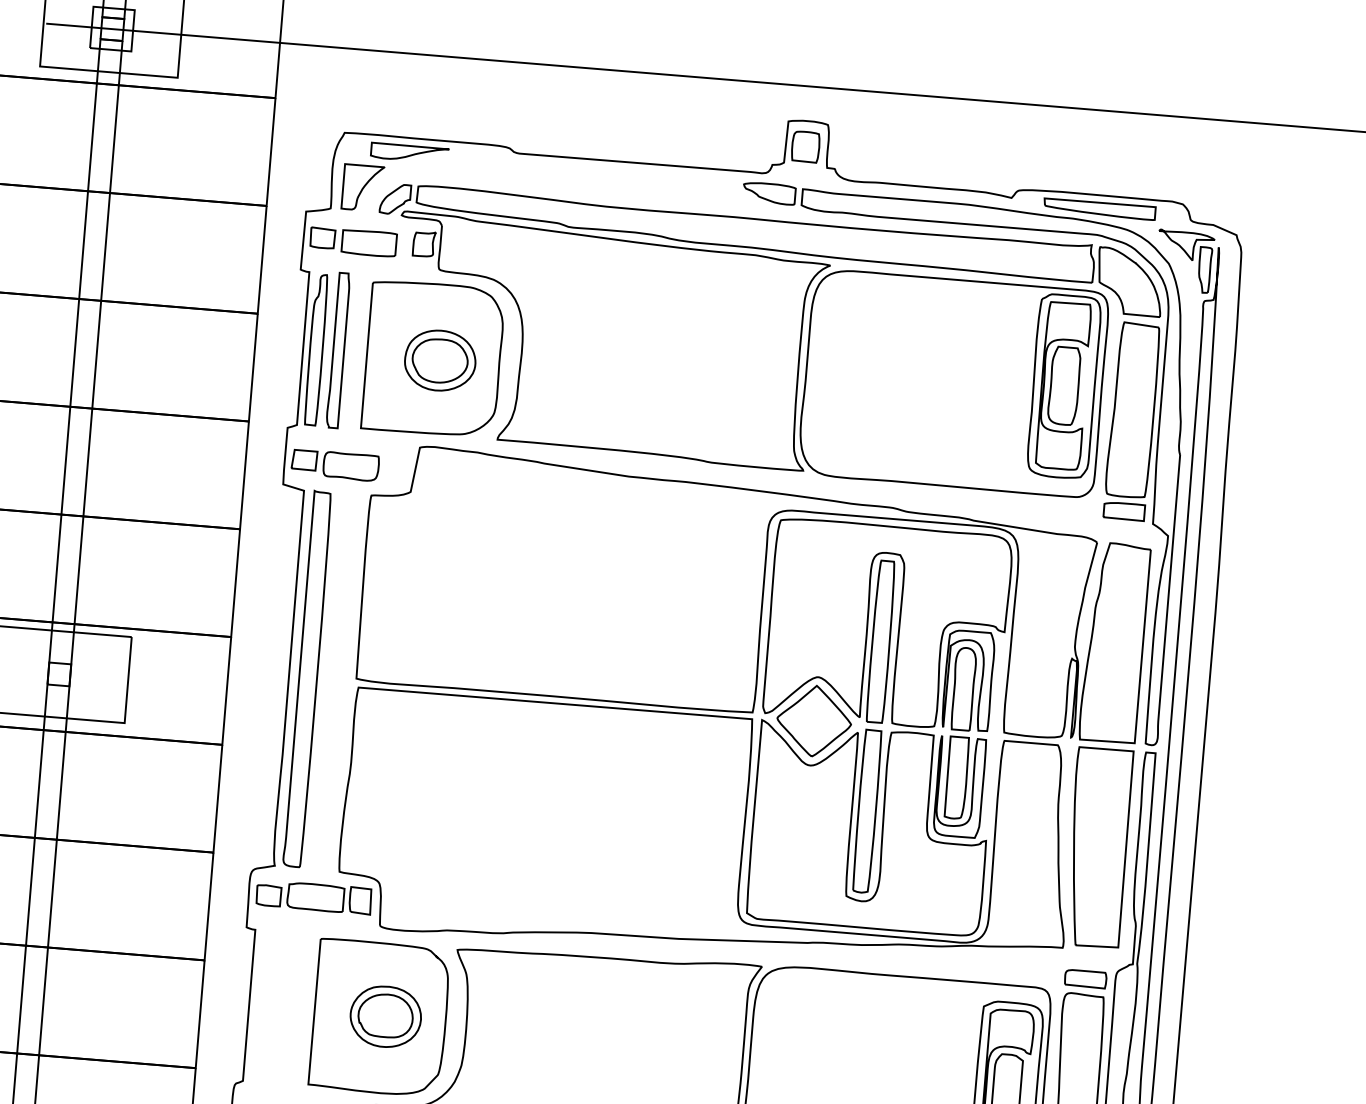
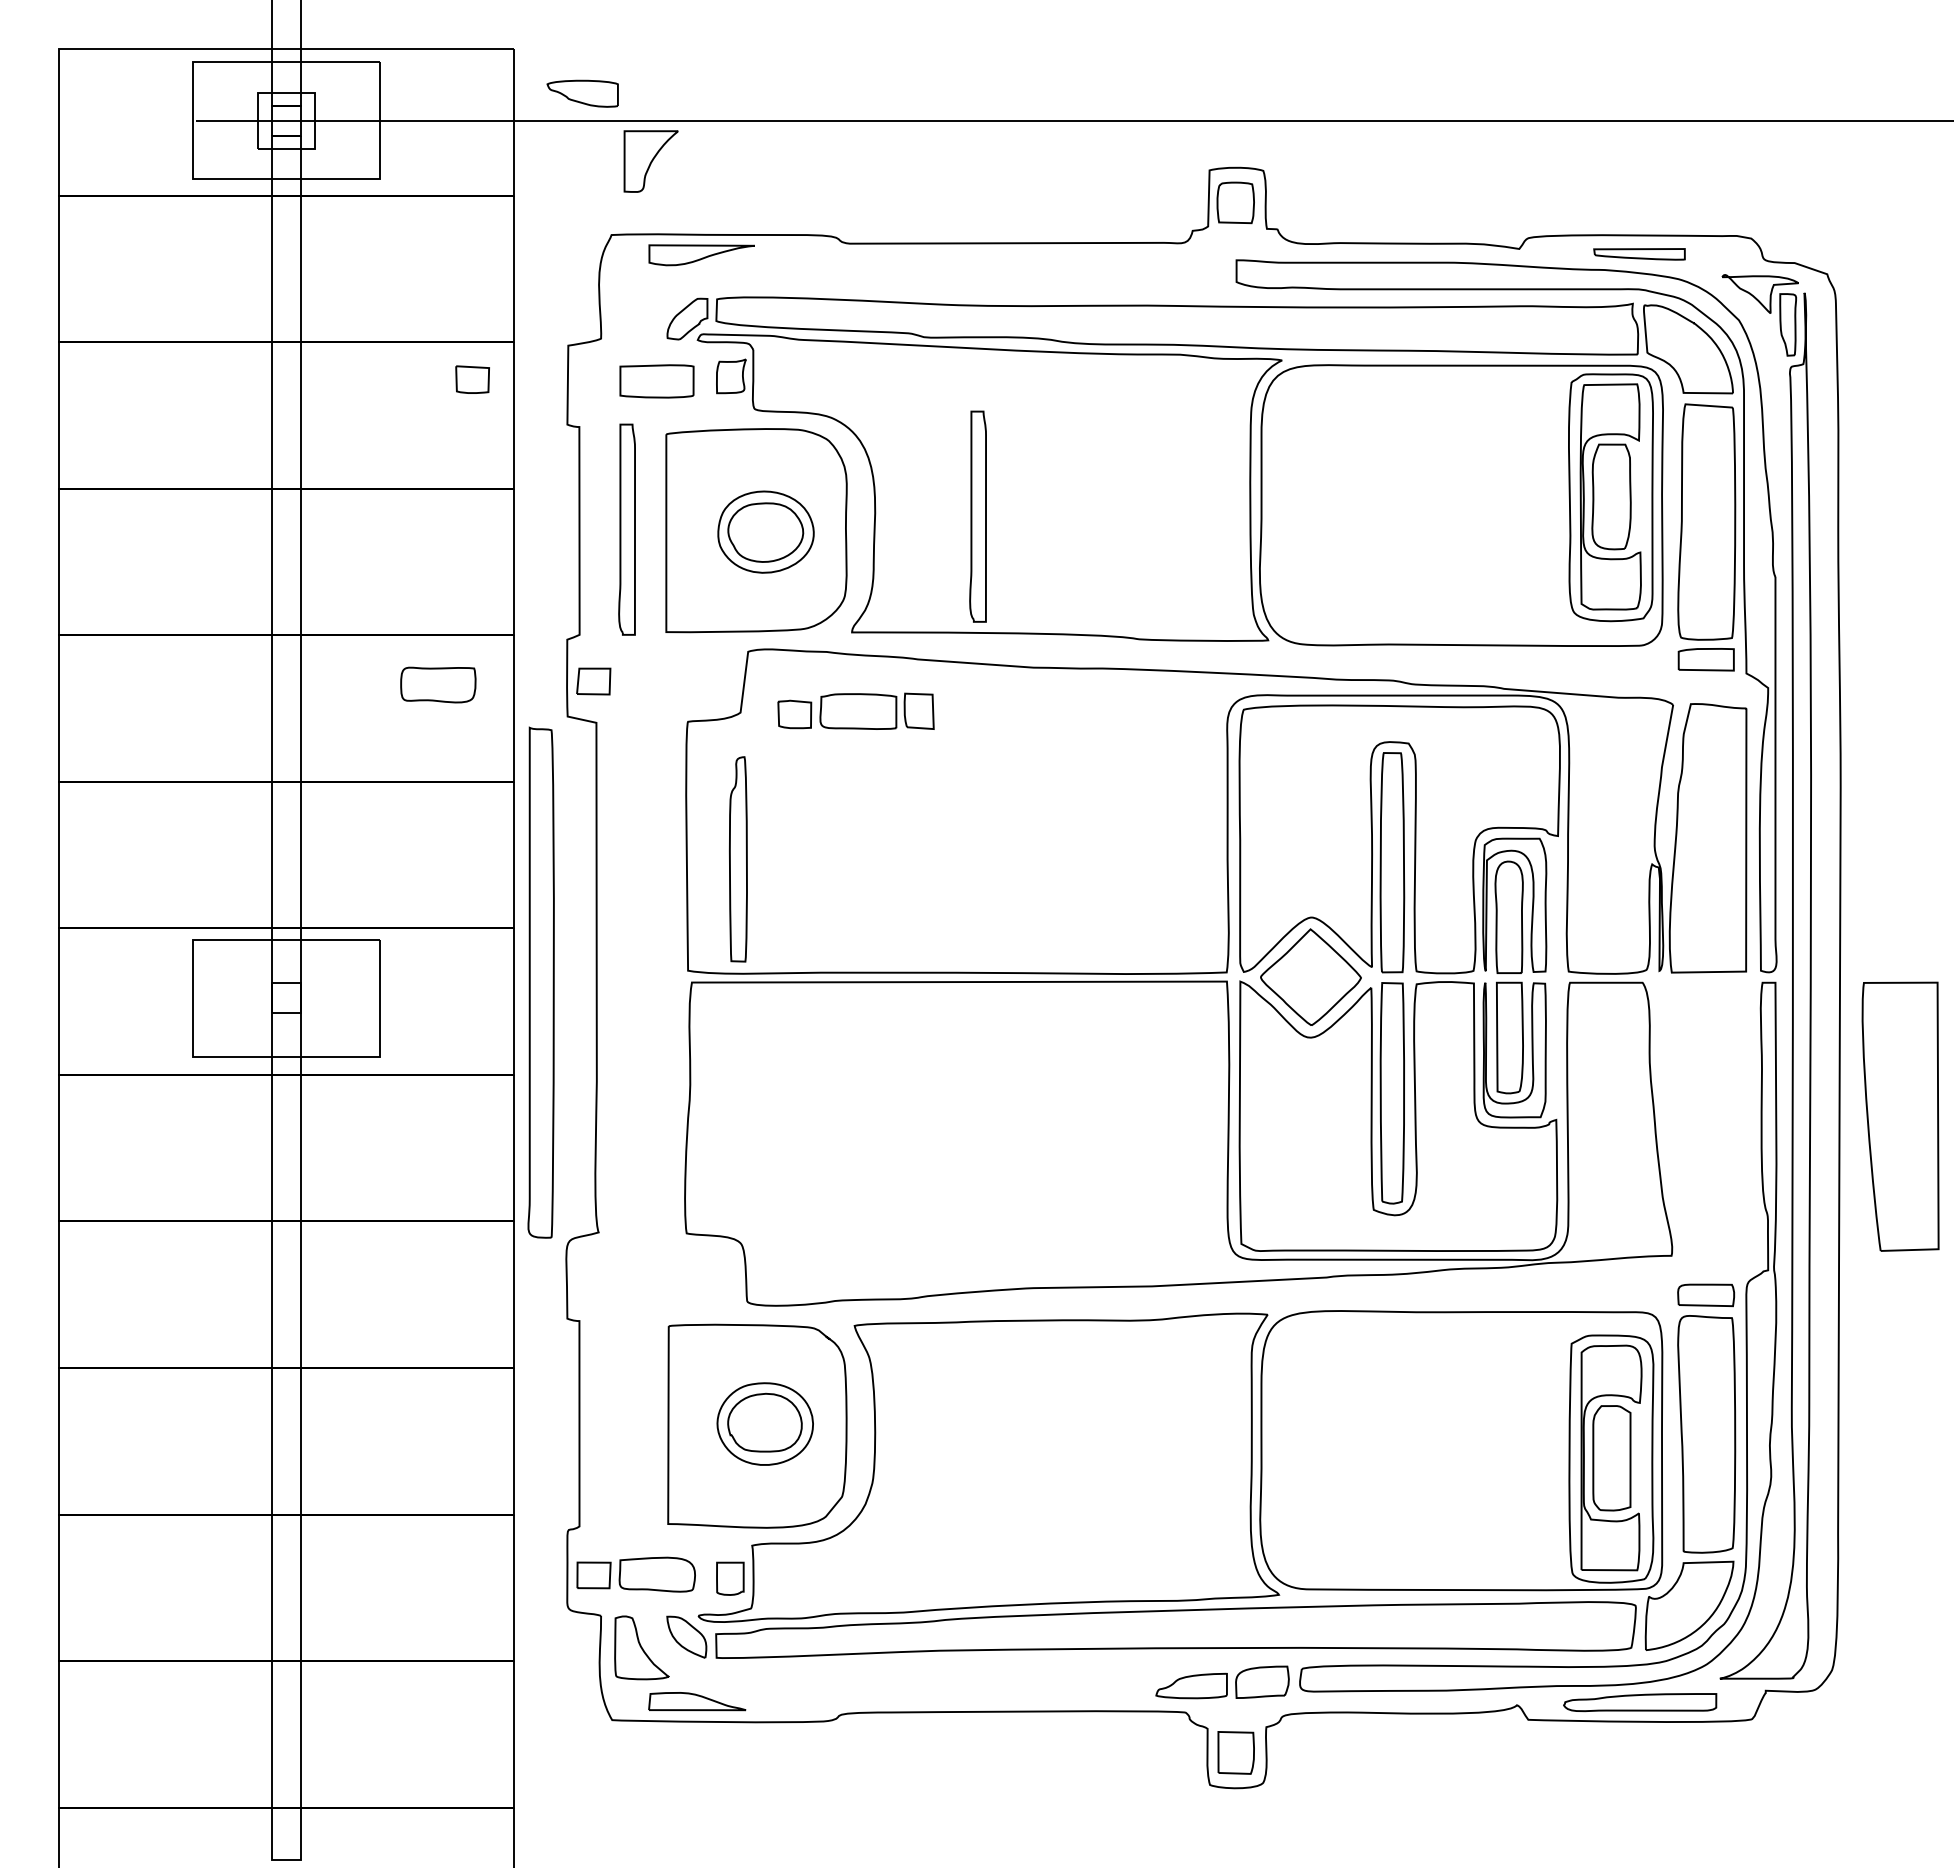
part: (362, 187) -> (650, 161), moved
part: (769, 193) -> (582, 93), moved
part: (1099, 209) -> (1639, 254), size x0.6
part: (322, 238) -> (472, 379), moved
part: (316, 350) -> (738, 859), moved
part: (596, 362) -> (977, 516), added
part: (351, 466) -> (438, 684), moved
part: (307, 678) -> (540, 982), moved
part: (1098, 847) -> (1900, 1116), moved
part: (313, 896) -> (855, 710), moved

